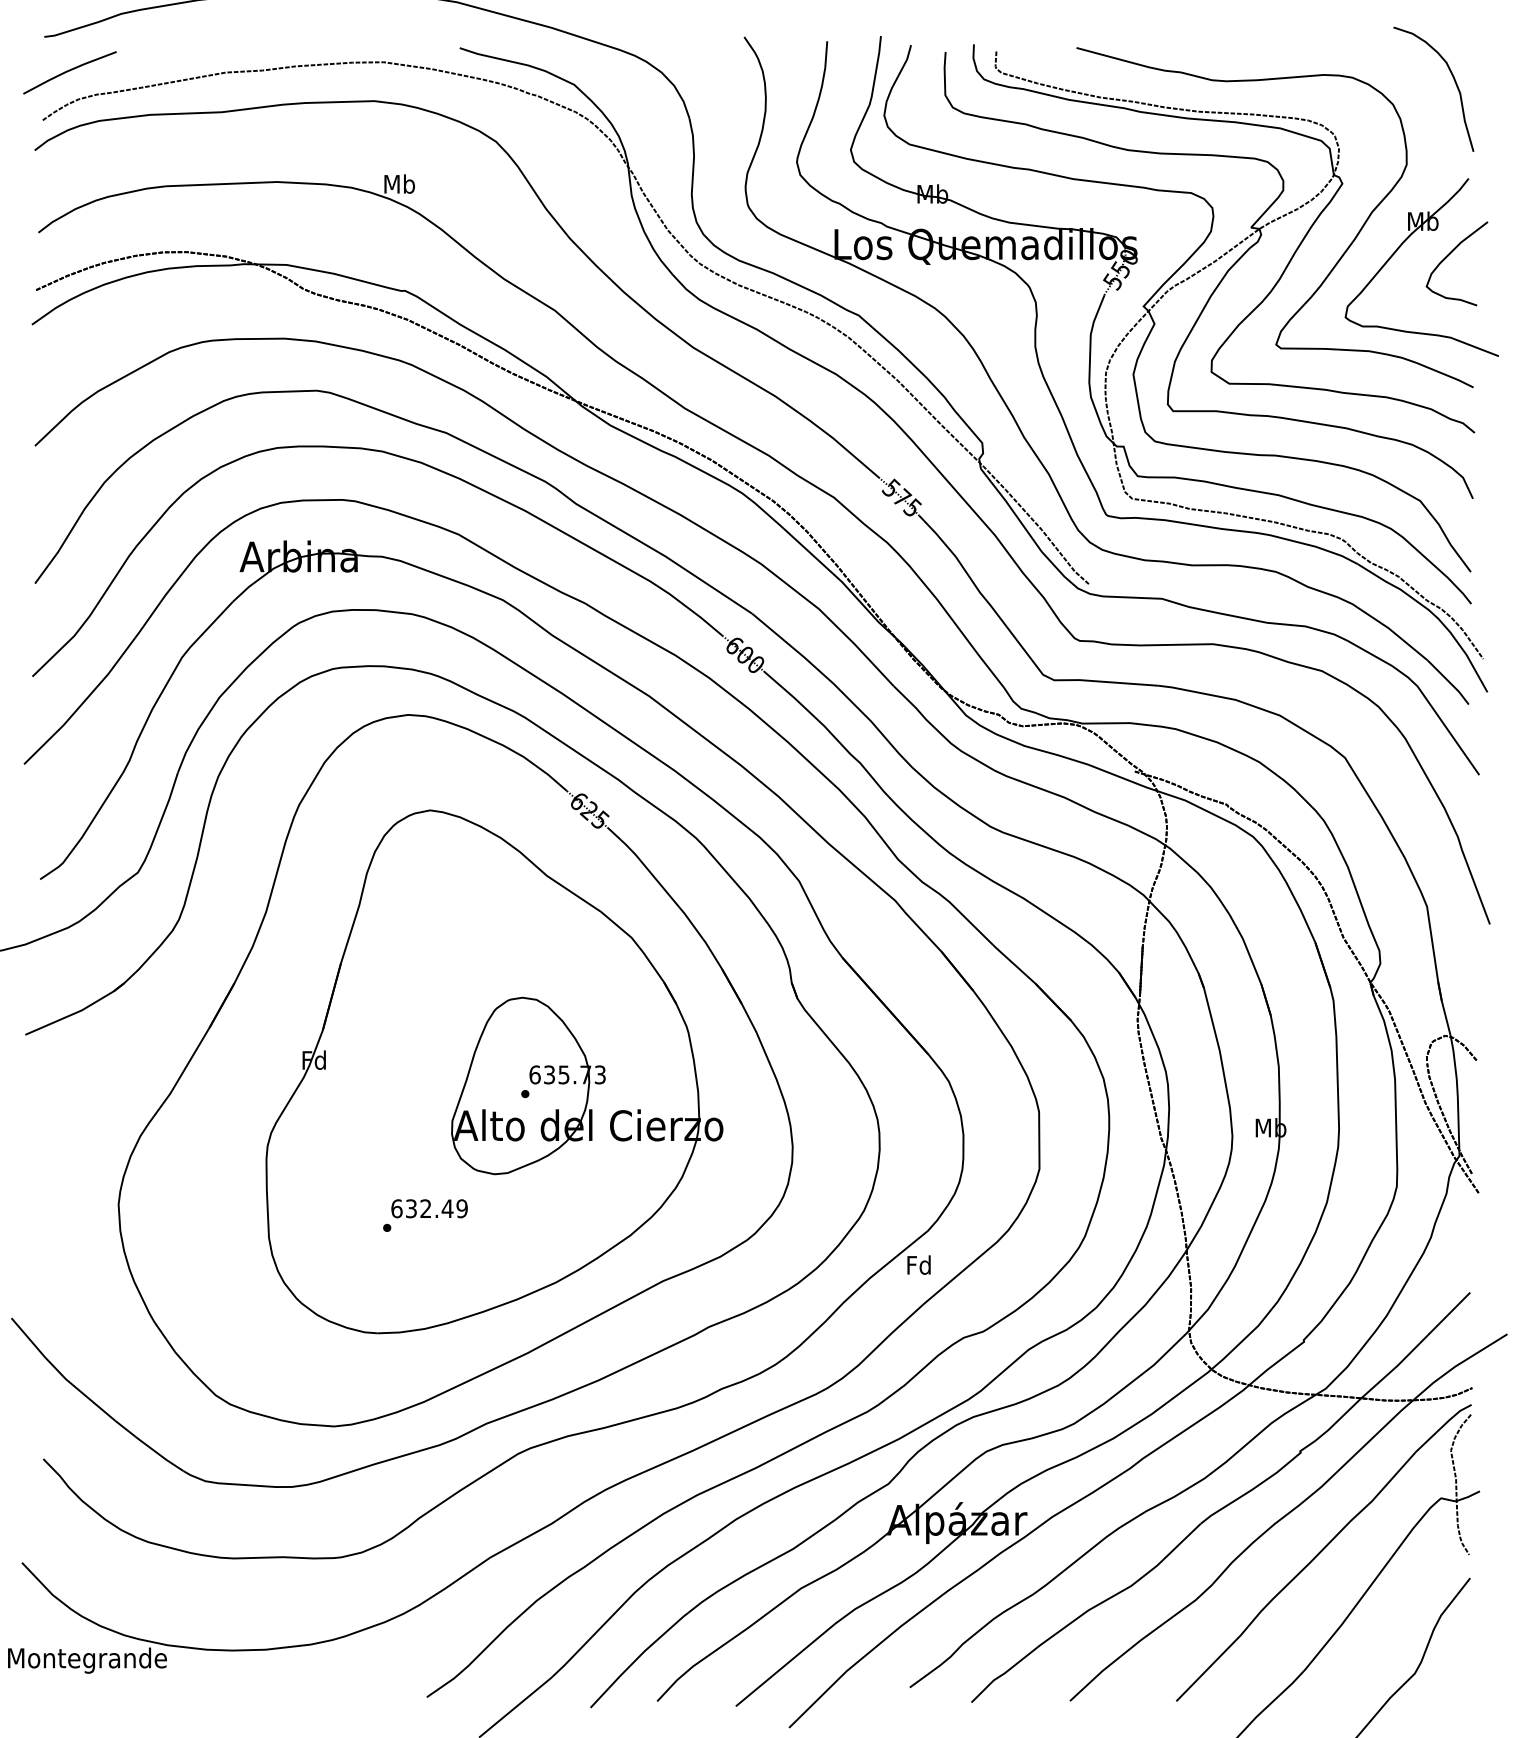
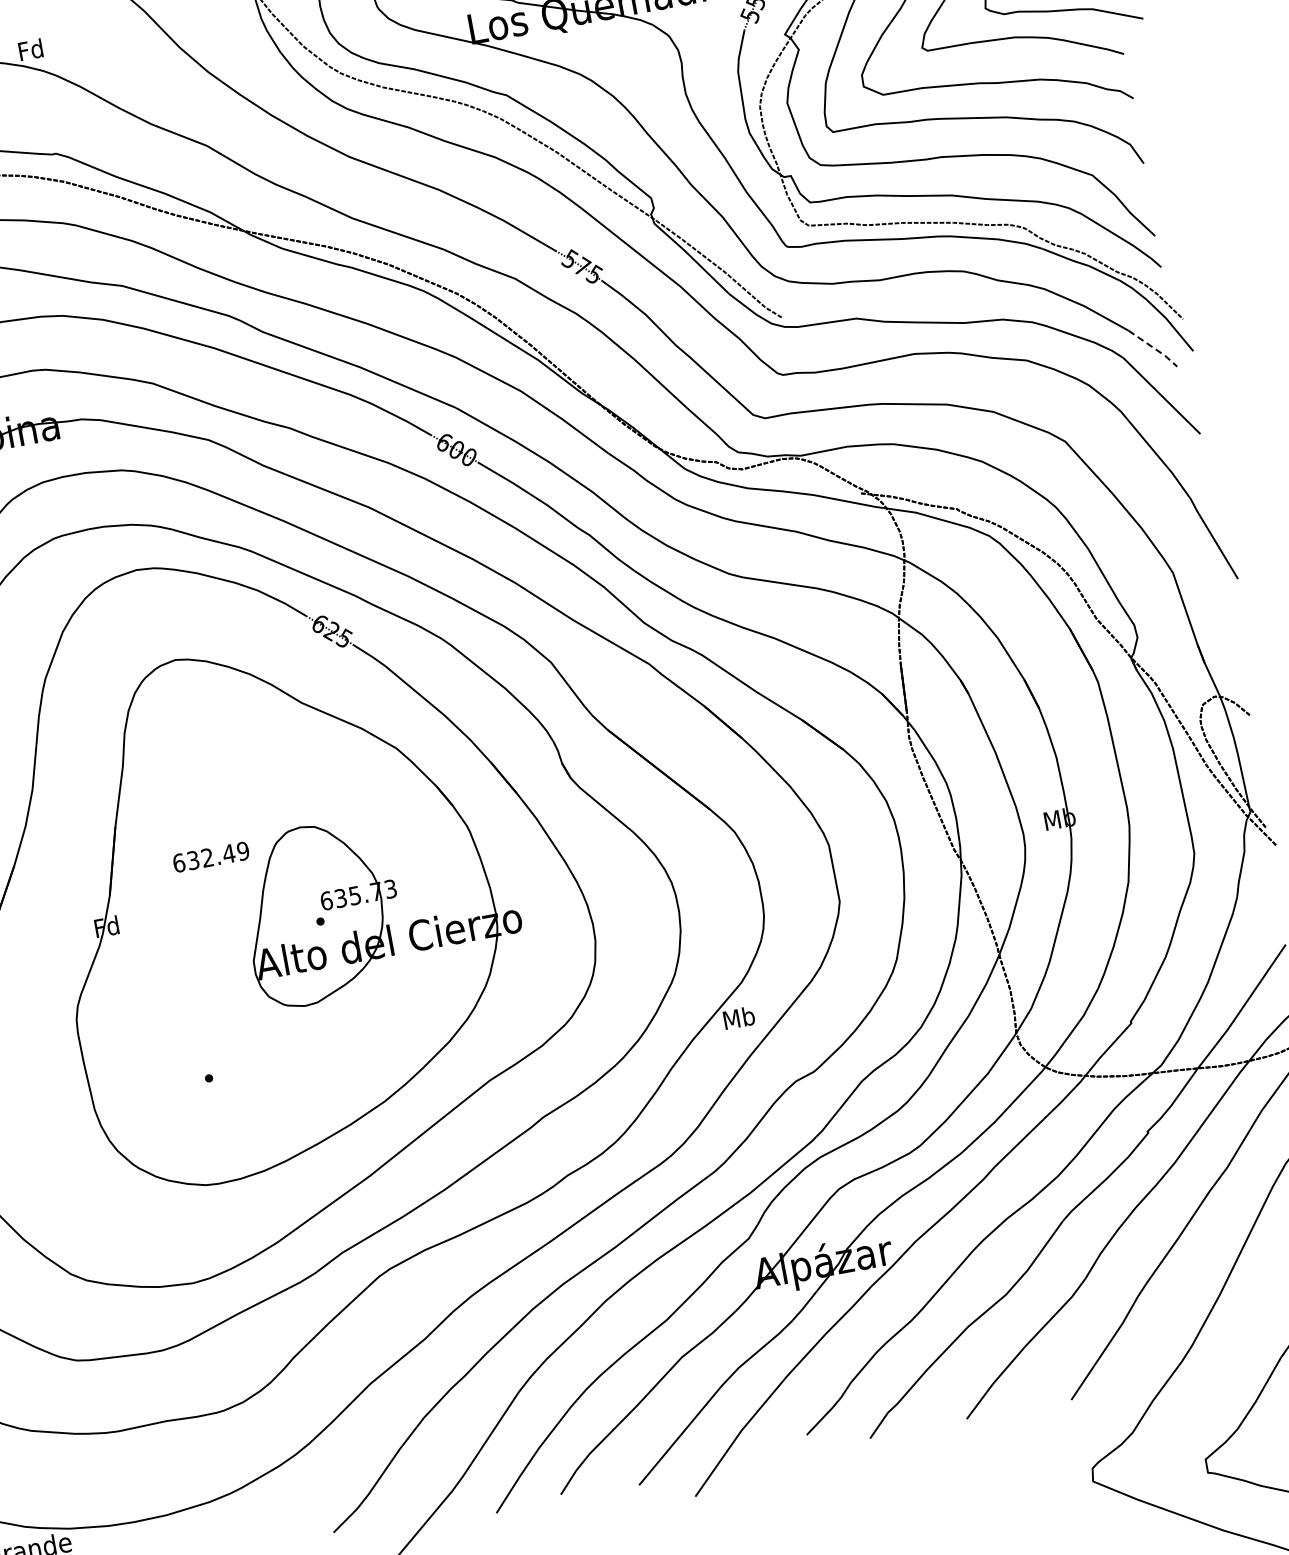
text: (399, 183) -> (30, 49), Mb -> Fd
line: (1449, 682) -> (1154, 348), solid -> dashed
text: (429, 1208) -> (211, 856), moved
text: (919, 1264) -> (739, 1017), Fd -> Mb

